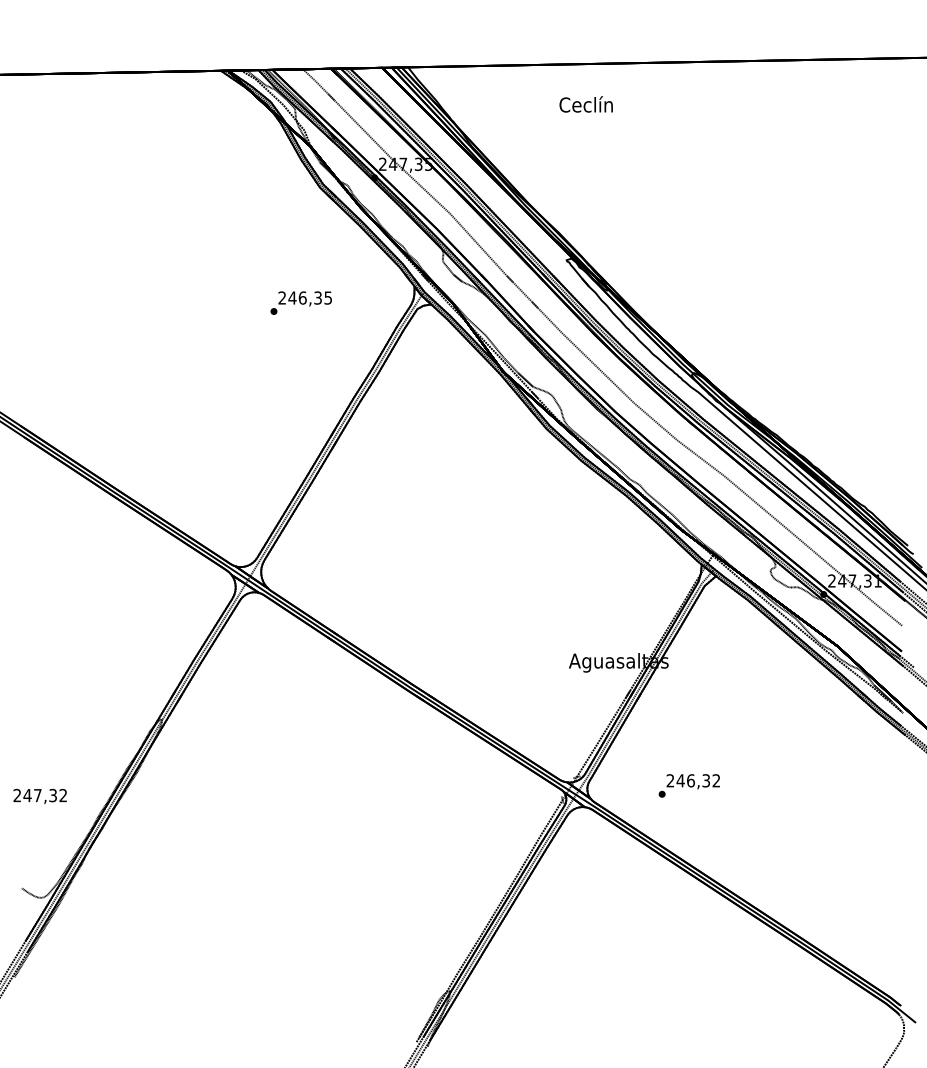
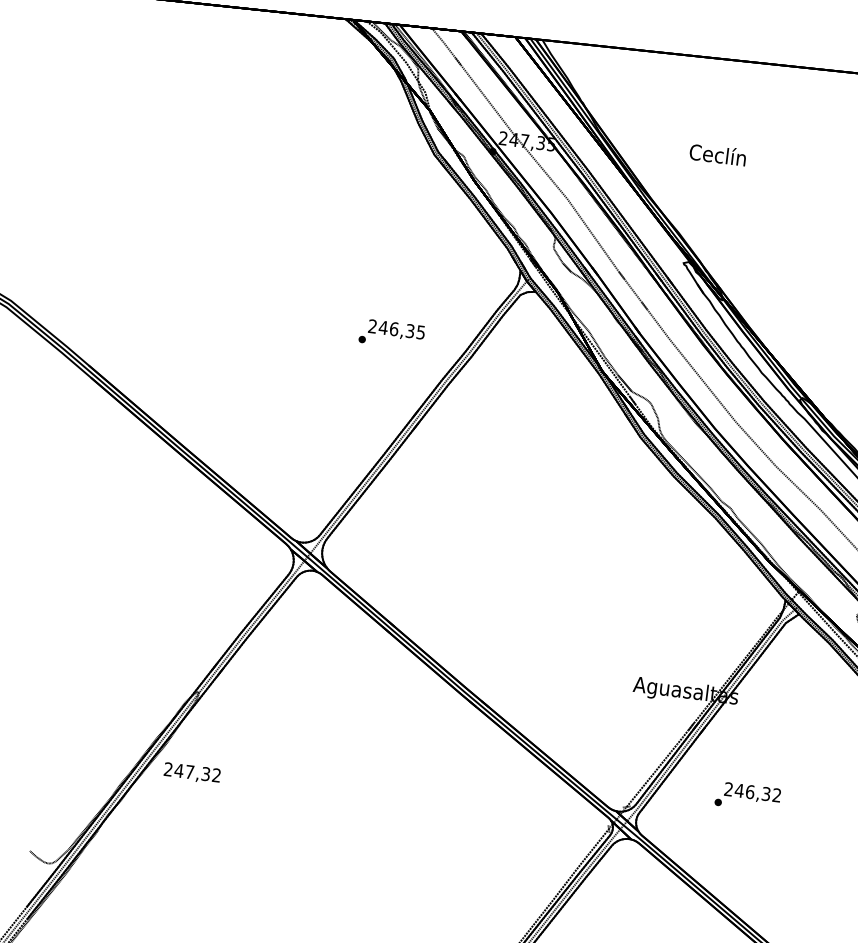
text: (585, 104) -> (717, 154), moved
text: (300, 302) -> (391, 333), moved
text: (688, 785) -> (747, 796), moved
text: (39, 796) -> (191, 773), moved

